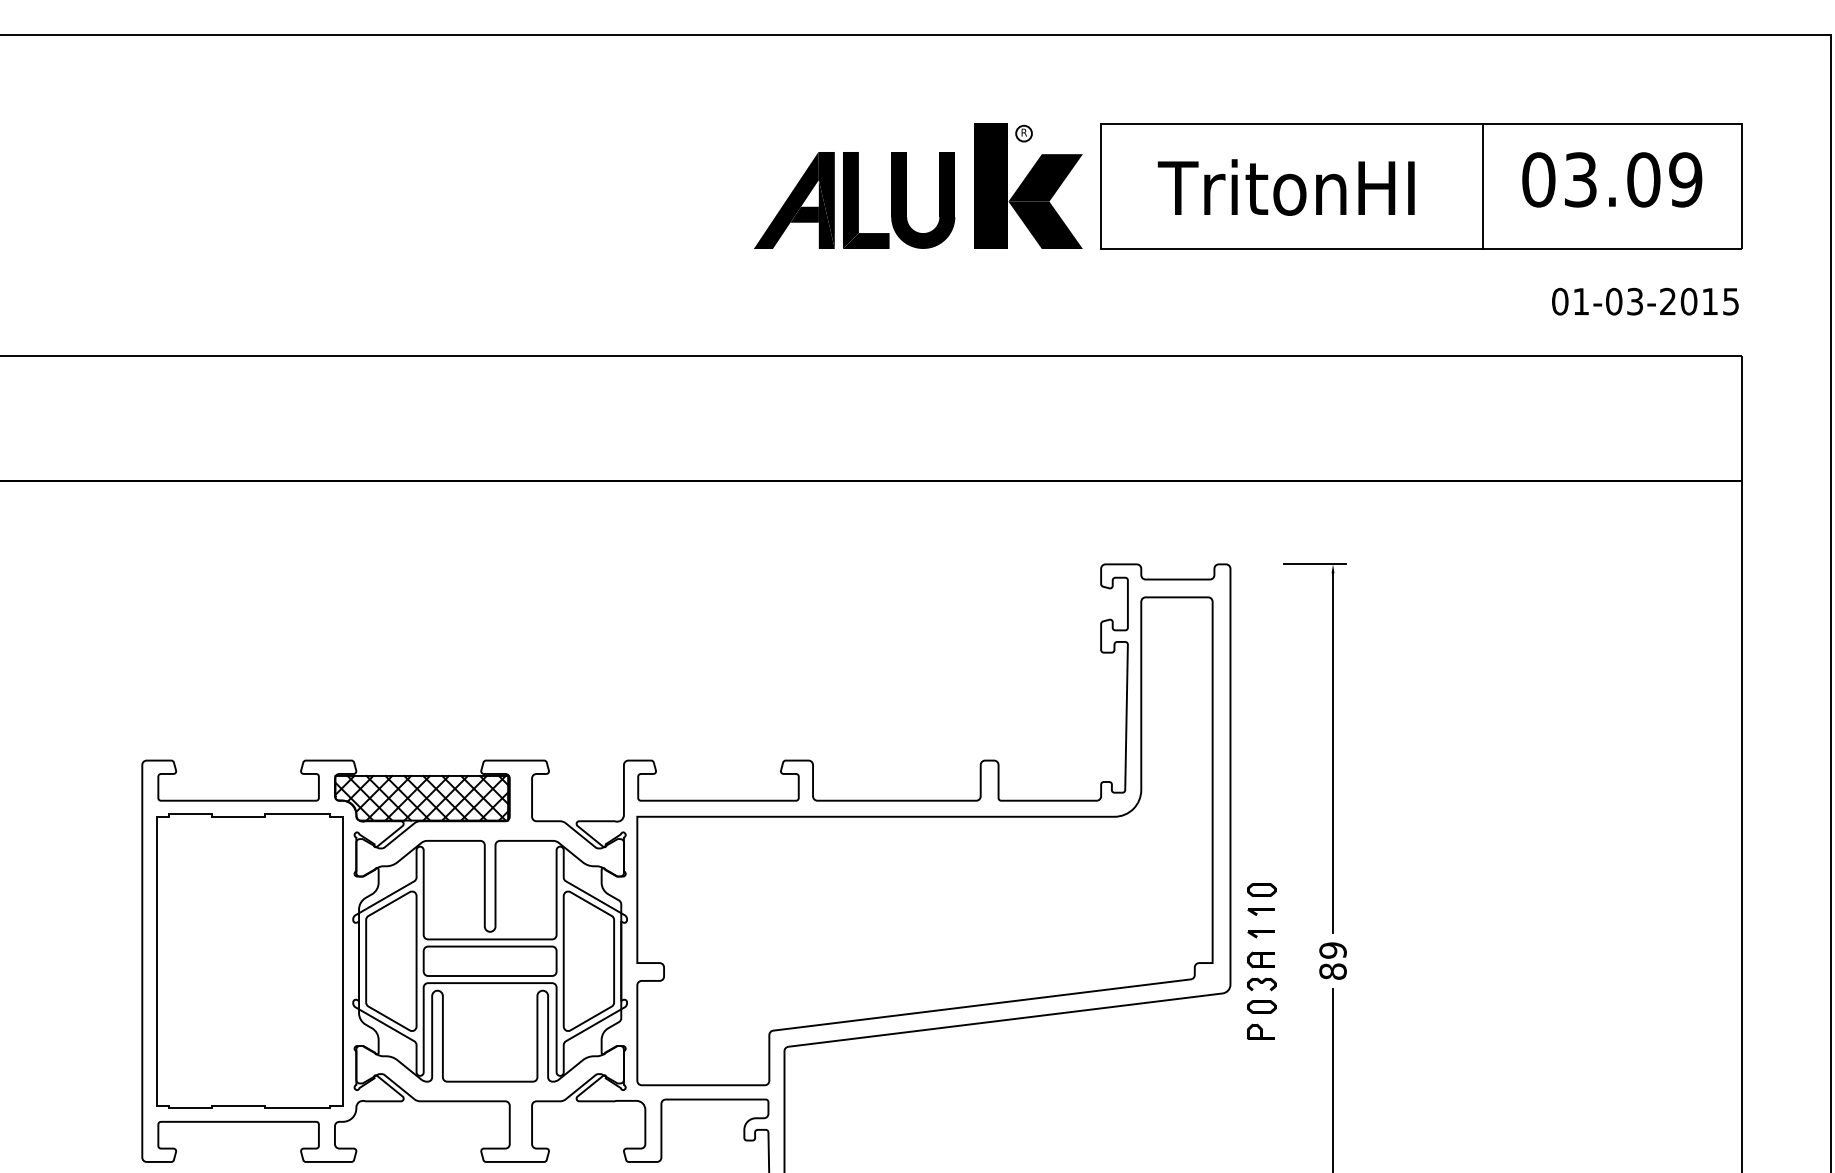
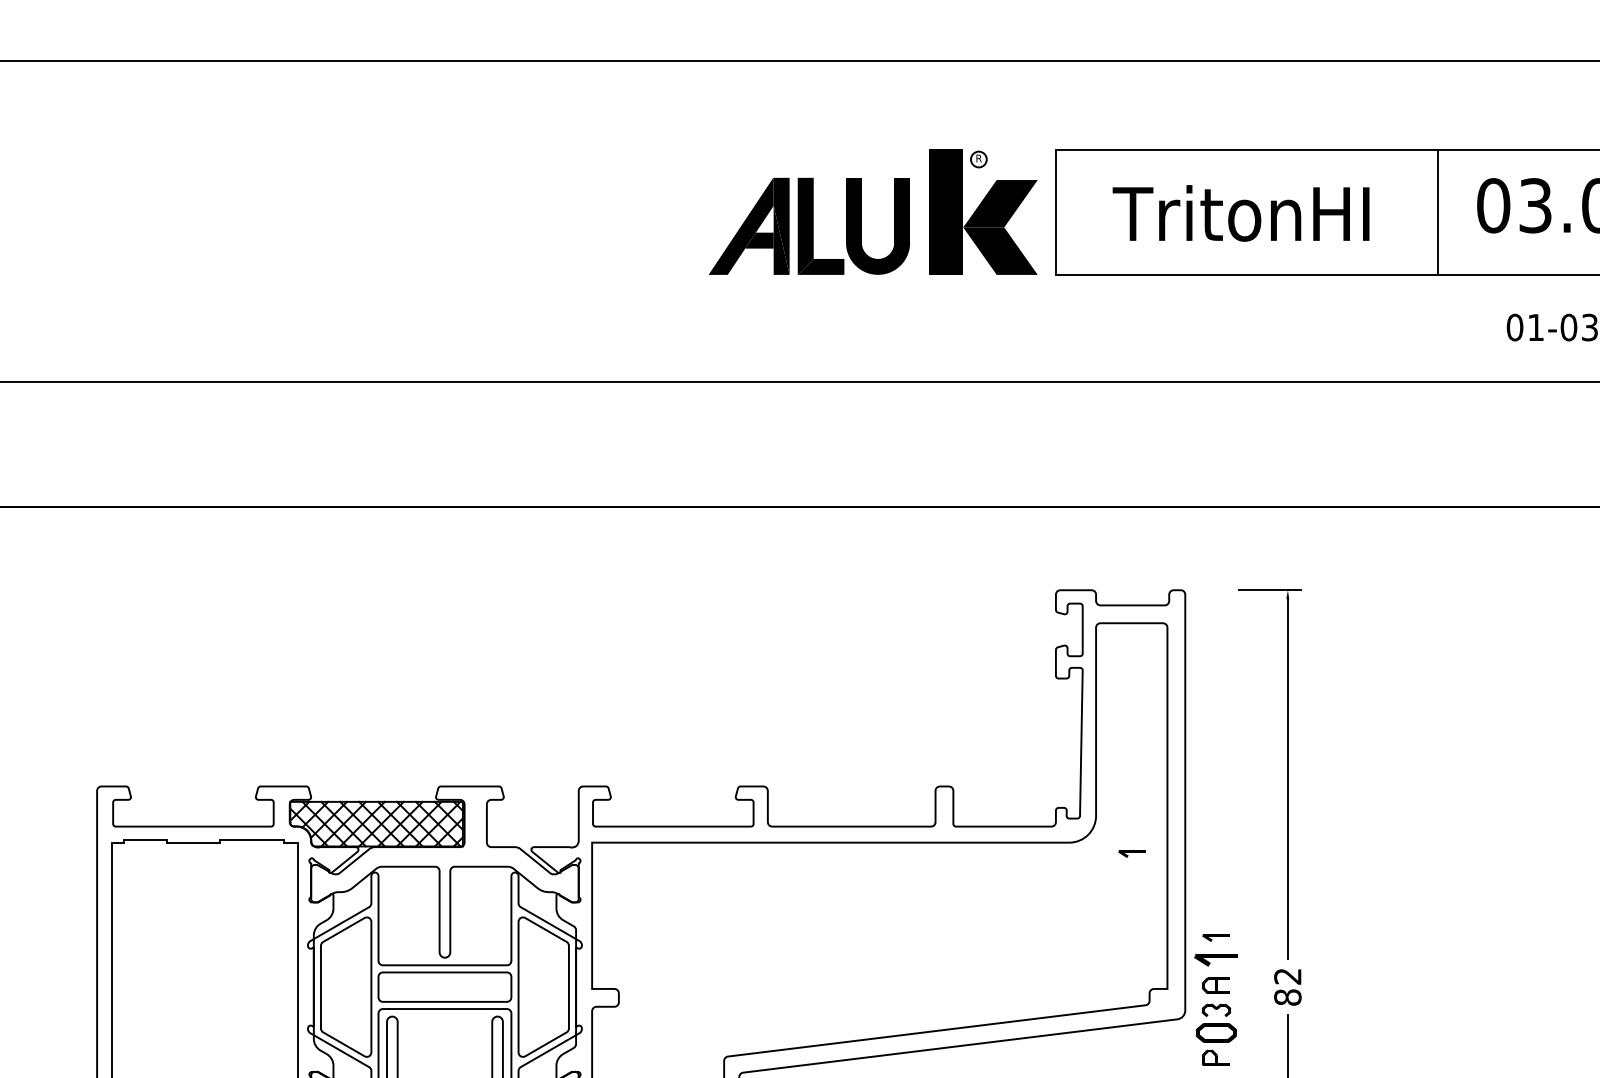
part: (1176, 827) -> (1131, 853), added
part: (1261, 889) -> (1216, 915), removed
part: (1260, 934) -> (1215, 960), size x1.6
text: (1332, 950) -> (1287, 976), 89 -> 82
part: (1261, 1006) -> (1216, 1032), size x1.4

